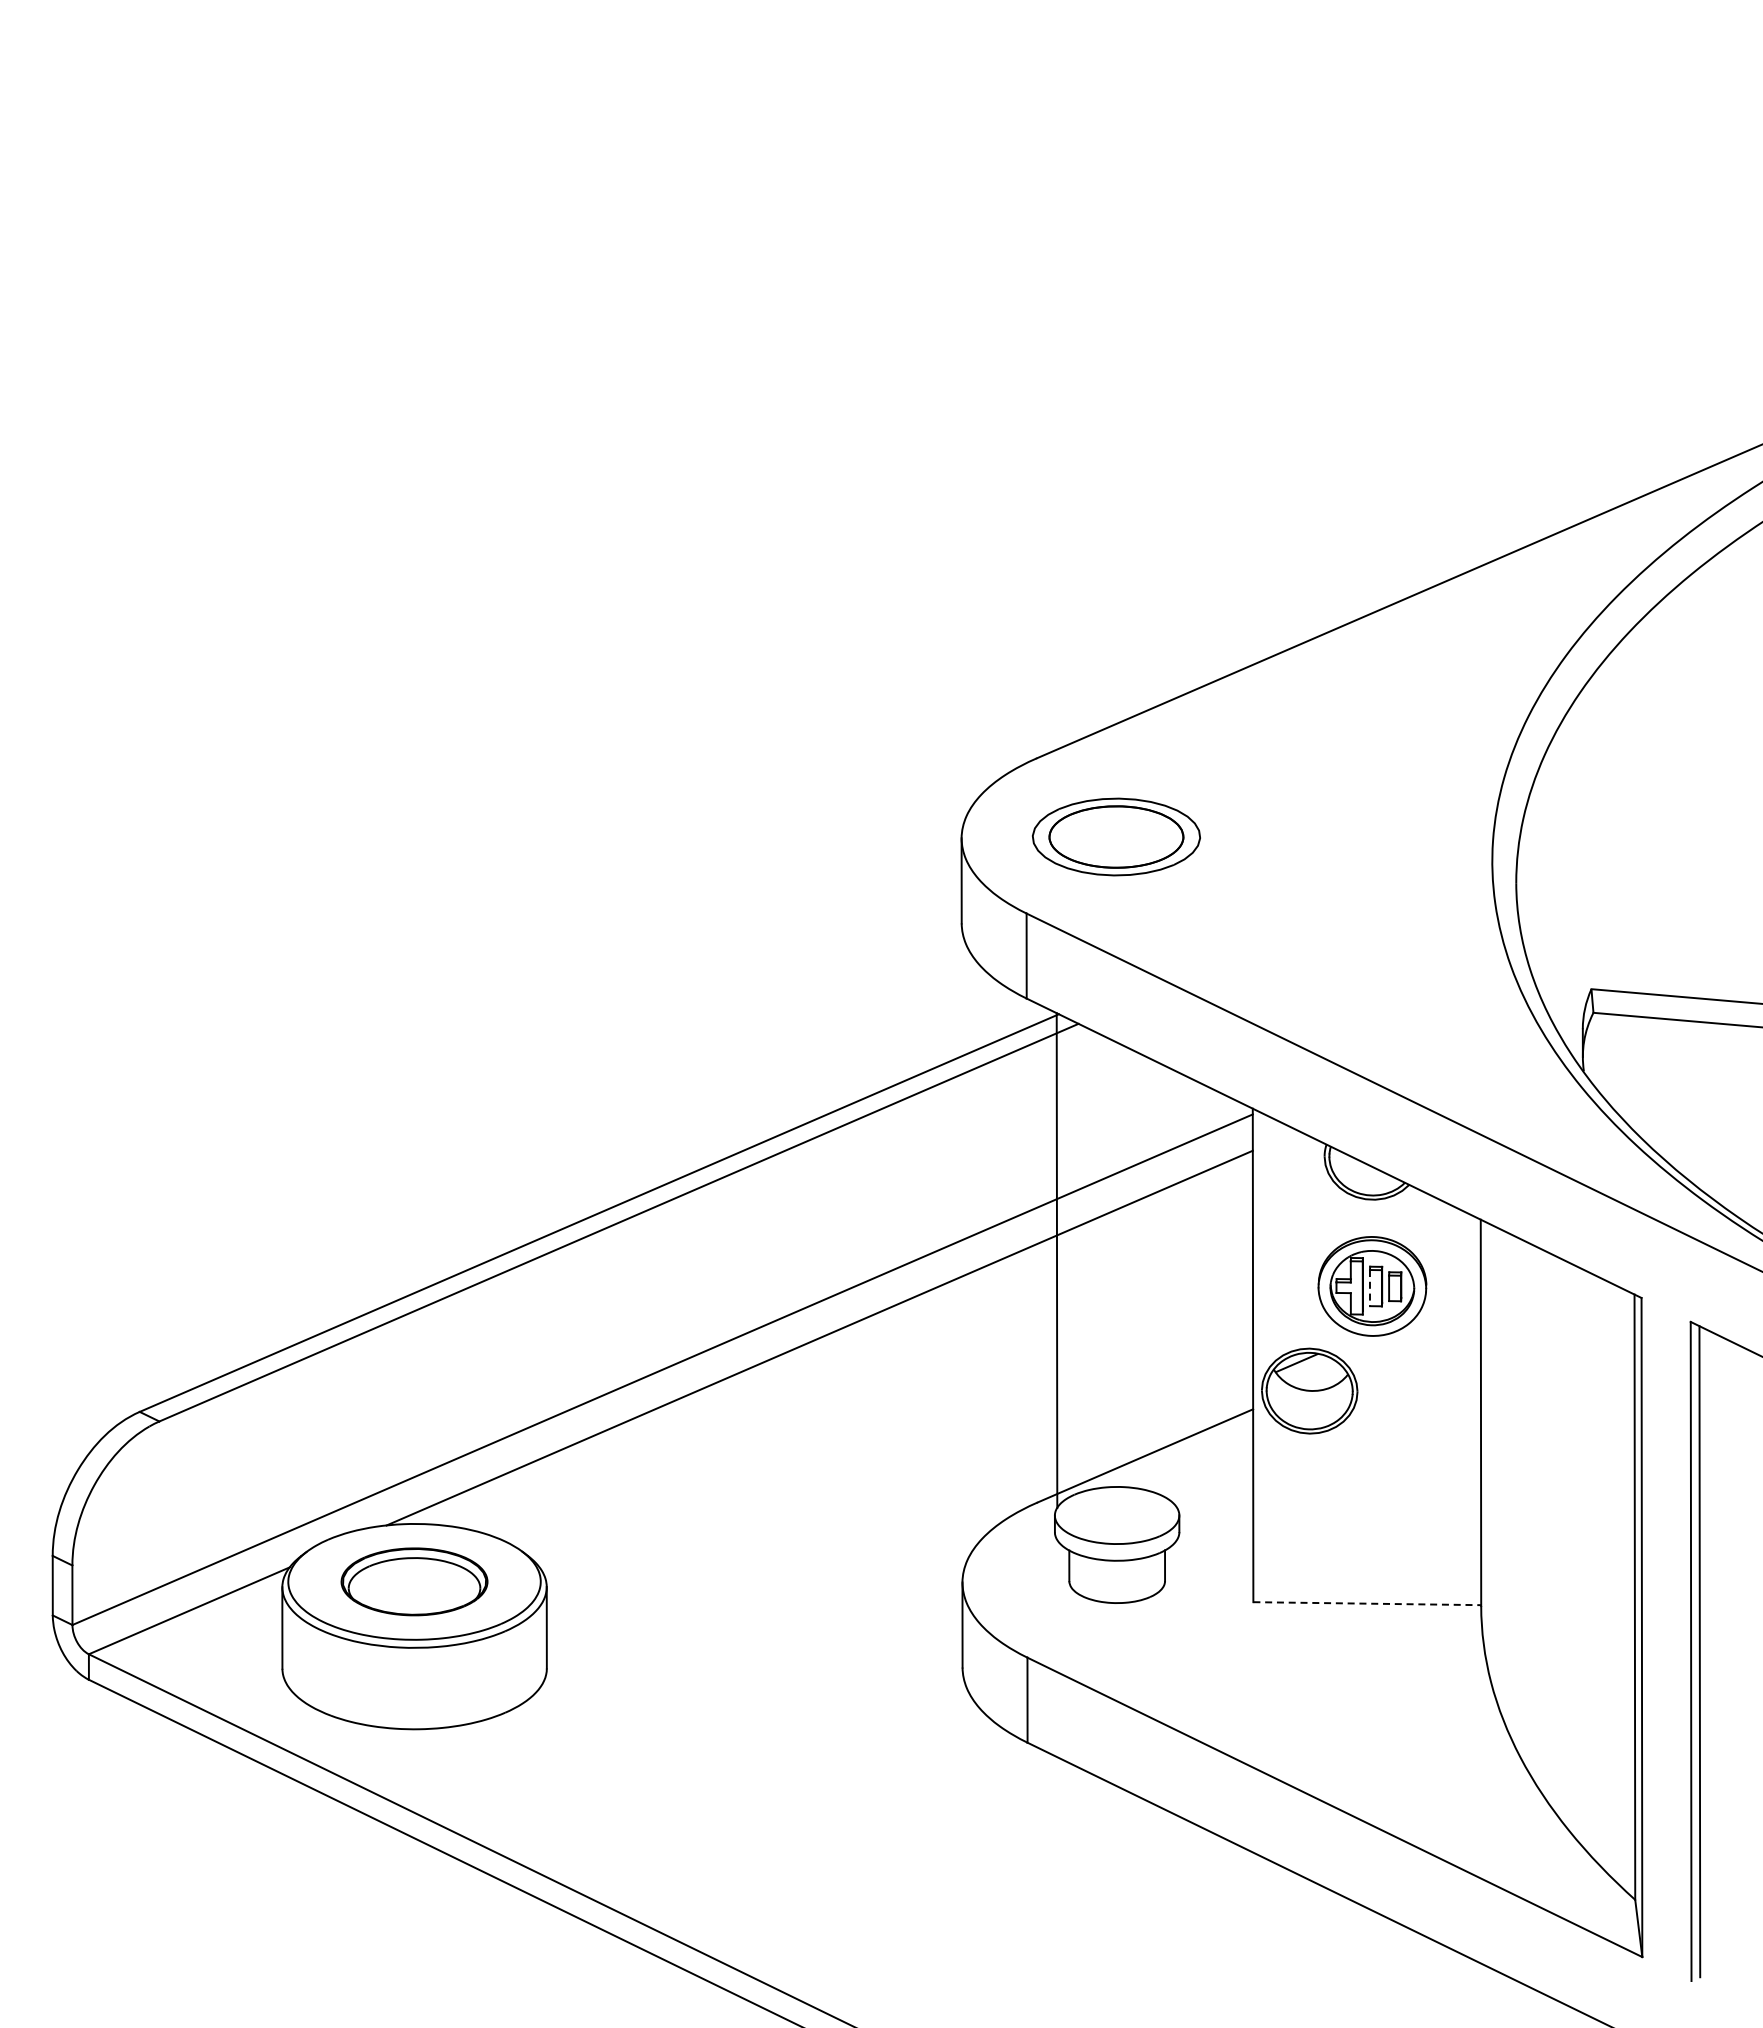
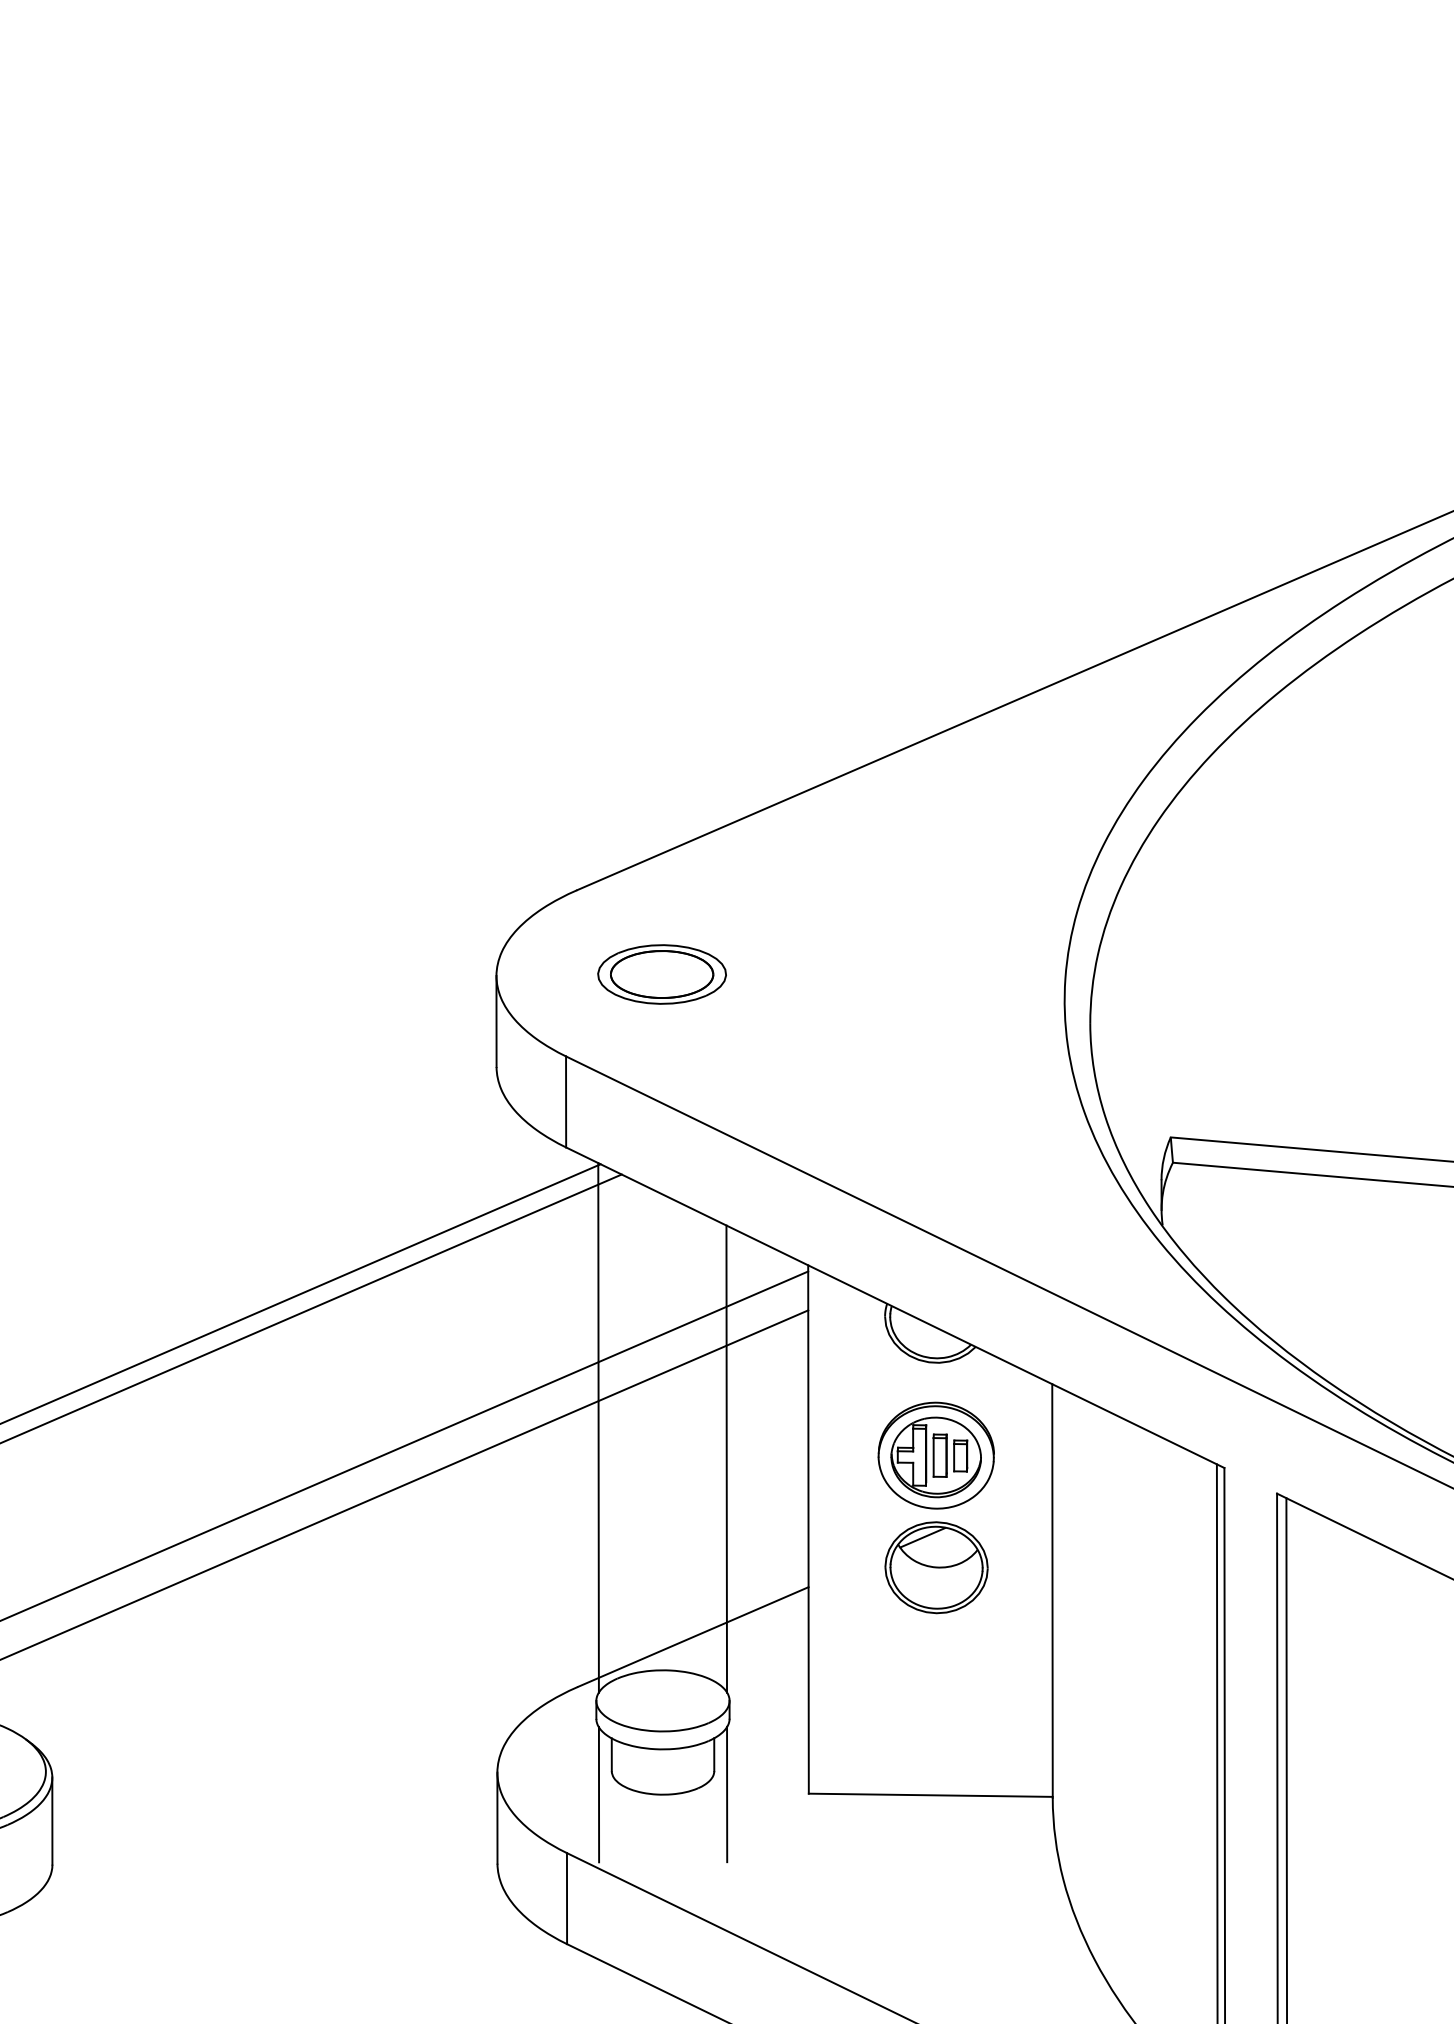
part: (1115, 836) -> (661, 973), size x0.71
line: (1369, 1288) -> (933, 1457), dashed -> solid
line: (1176, 1289) -> (726, 1458), added
part: (1309, 1390) -> (936, 1567), moved
line: (1057, 1602) -> (599, 1794), added
line: (1176, 1602) -> (726, 1794), added
line: (1367, 1603) -> (931, 1795), dashed -> solid

